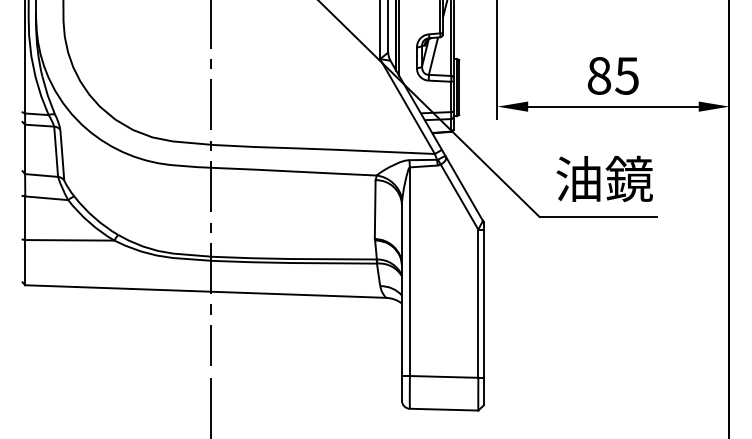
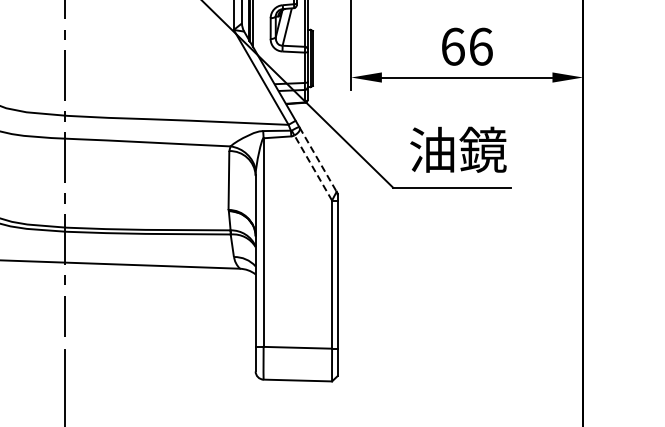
text: (613, 75) -> (467, 46), 85 -> 66
line: (464, 189) -> (318, 160), solid -> dashed
line: (459, 197) -> (313, 168), solid -> dashed

